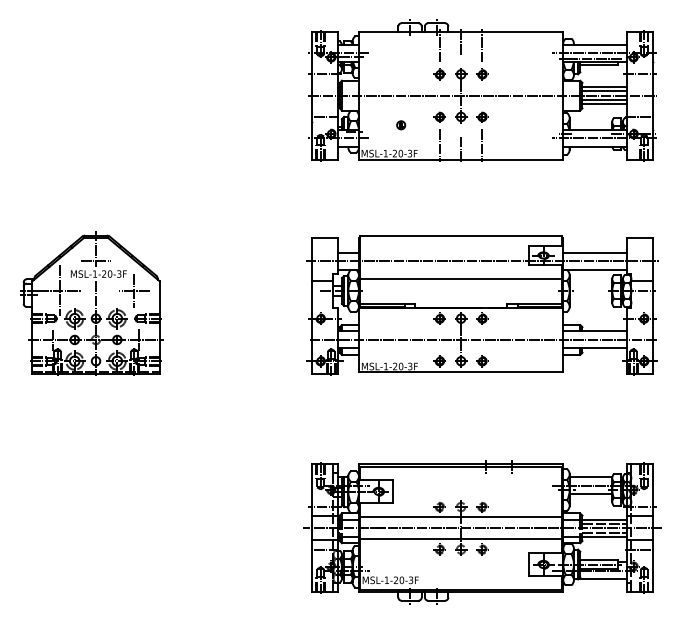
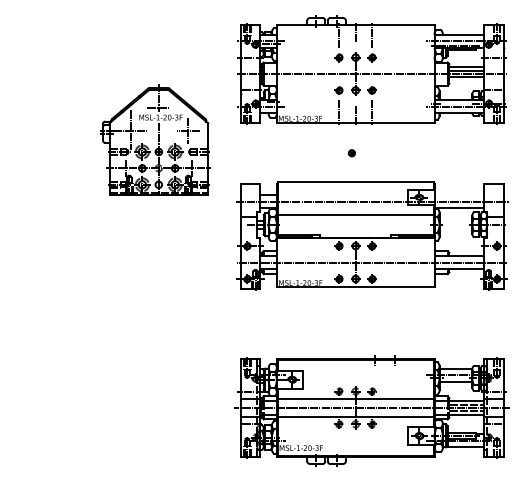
line: (604, 104) -> (466, 80), removed
part: (401, 125) -> (352, 153), moved
line: (595, 252) -> (459, 195), removed
part: (91, 303) -> (155, 140), moved

